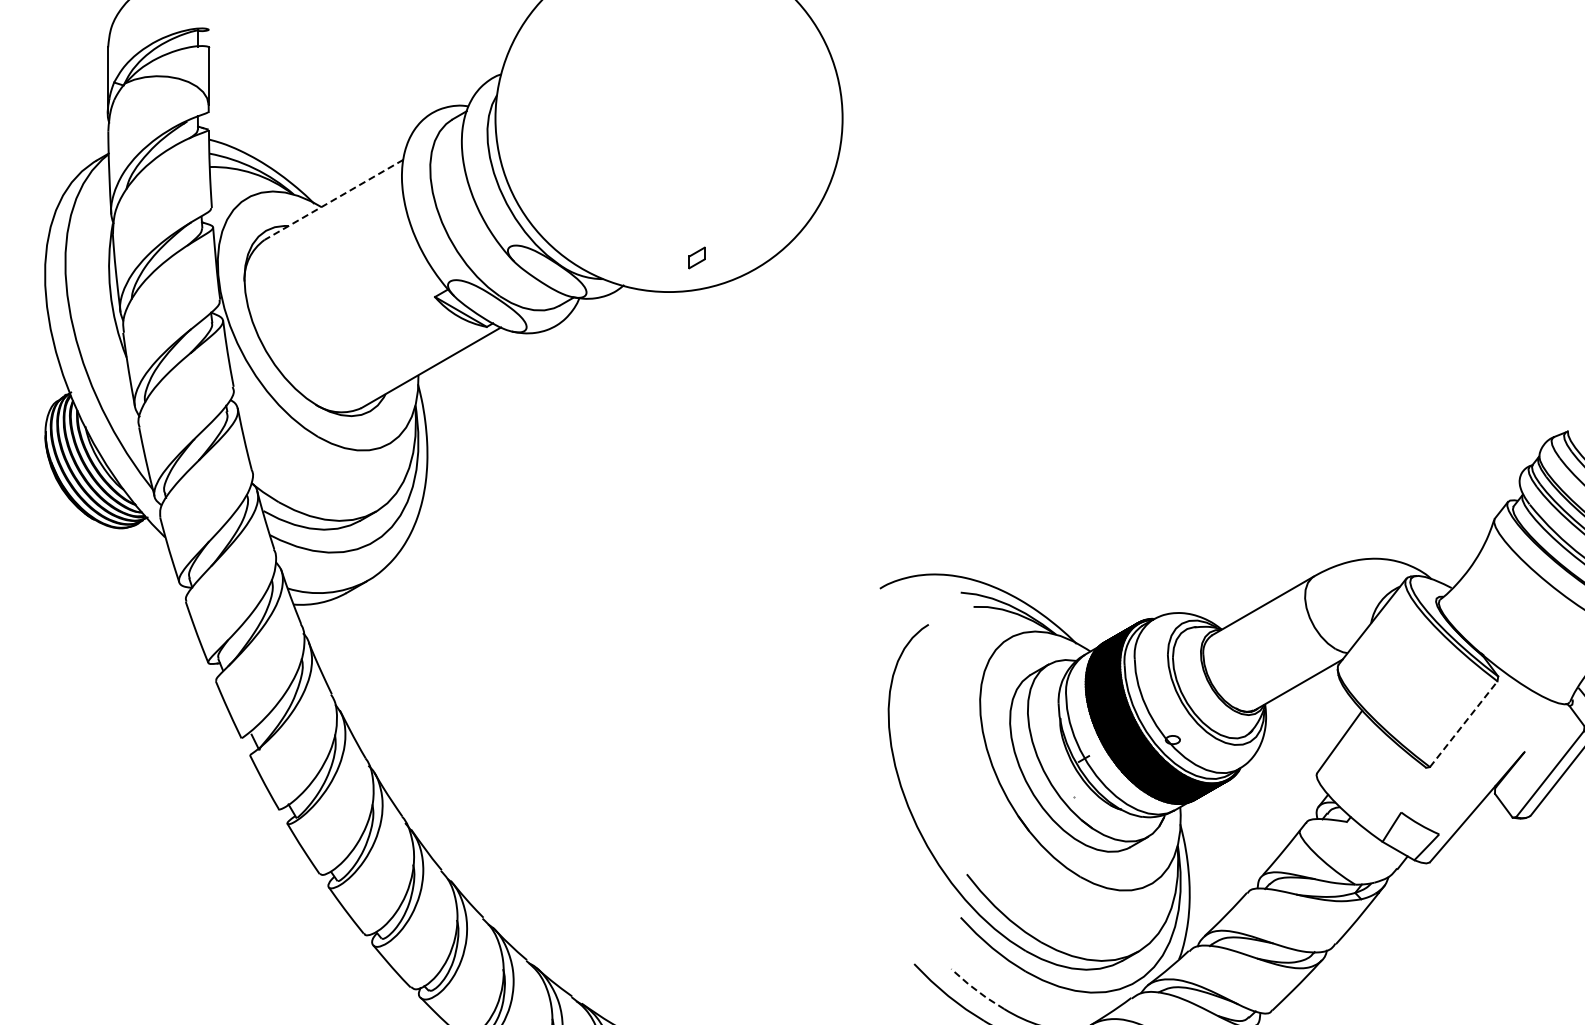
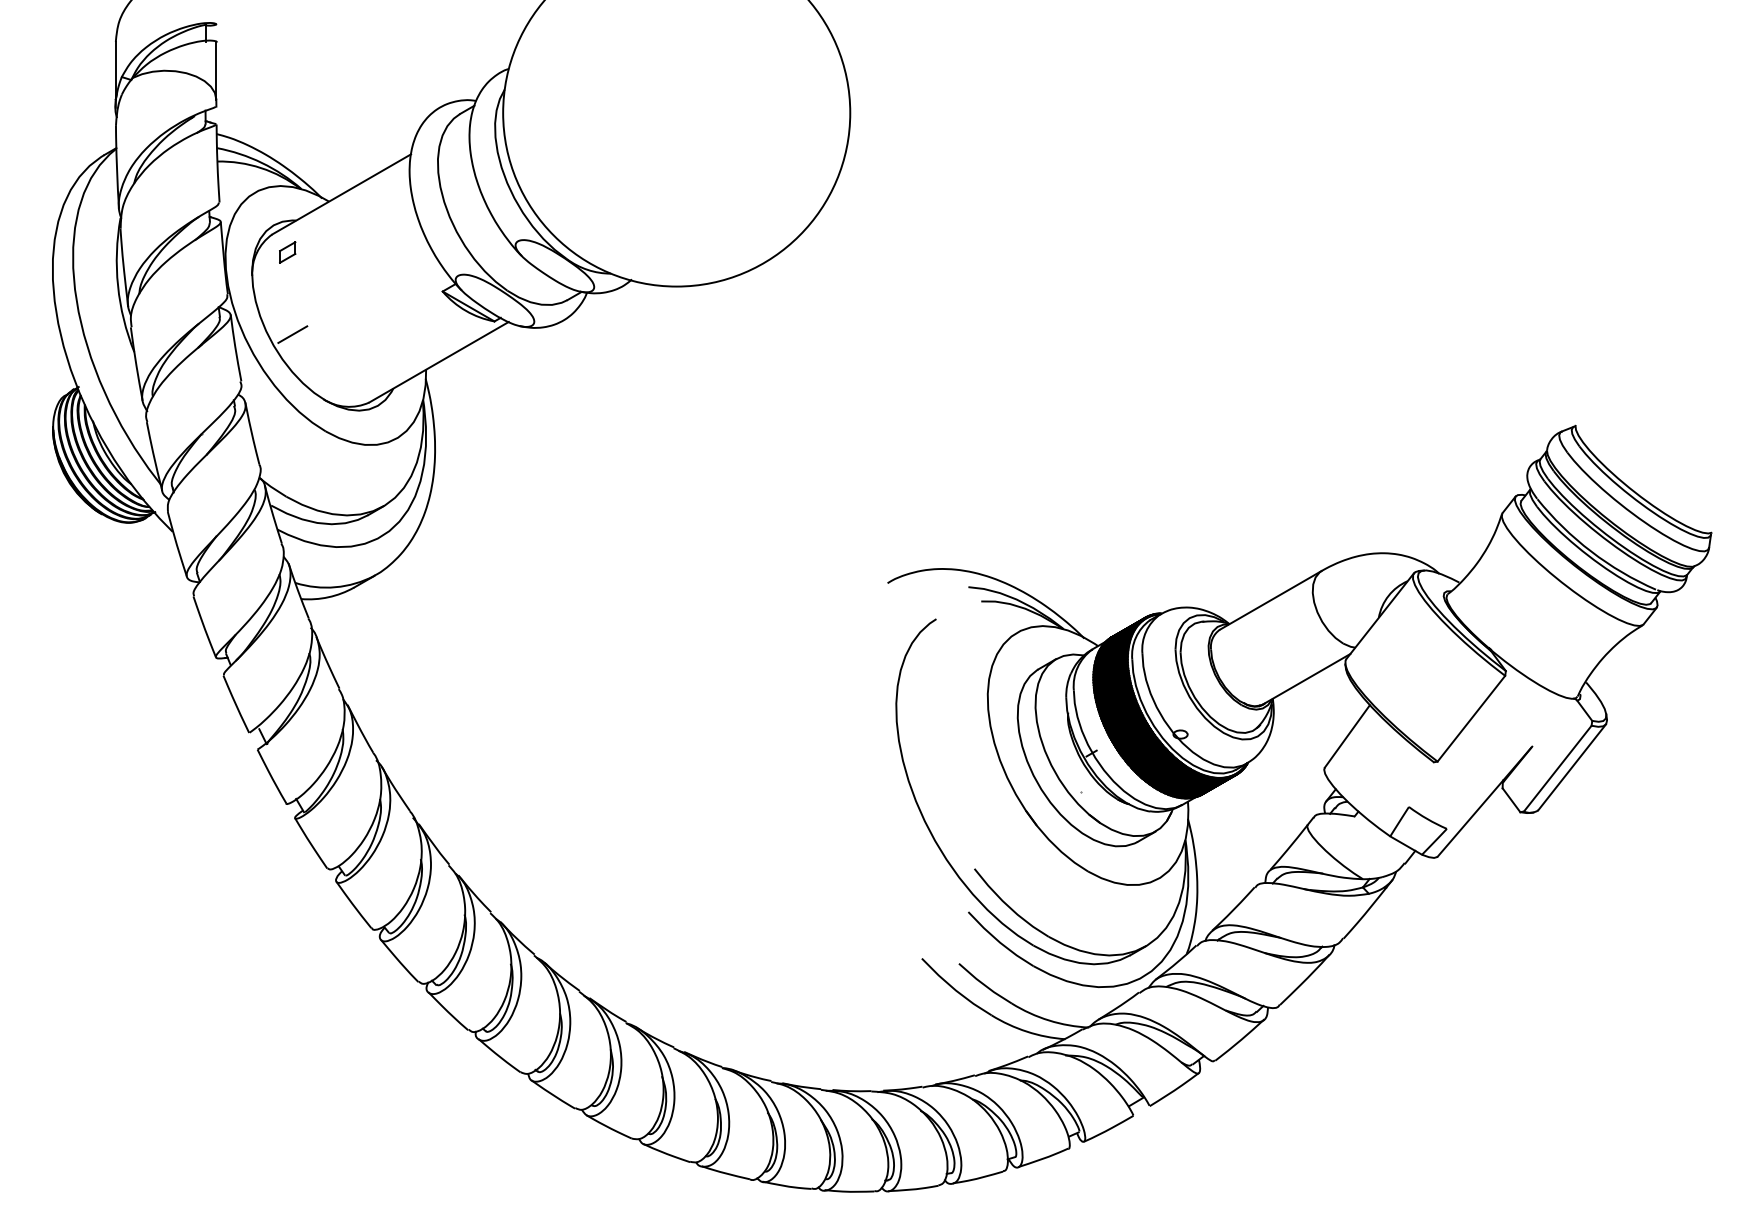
line: (333, 199) -> (341, 194), dashed -> solid
part: (696, 257) -> (287, 252), moved
line: (284, 339) -> (292, 334), added
line: (1463, 723) -> (1471, 718), dashed -> solid
line: (976, 989) -> (984, 984), dashed -> solid

